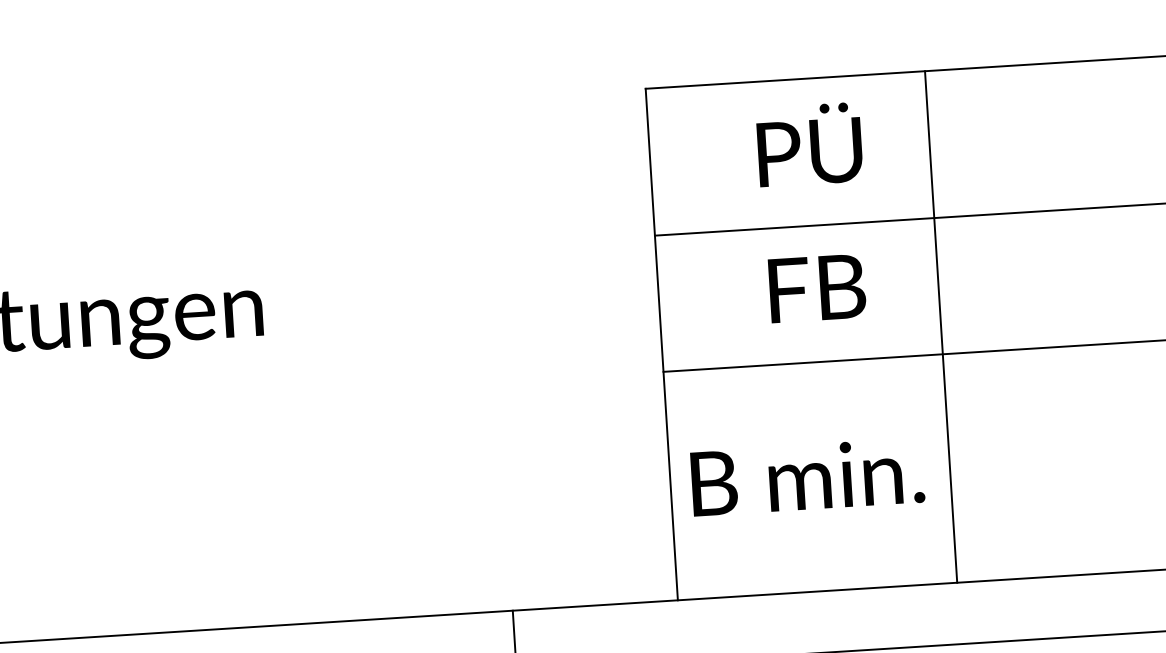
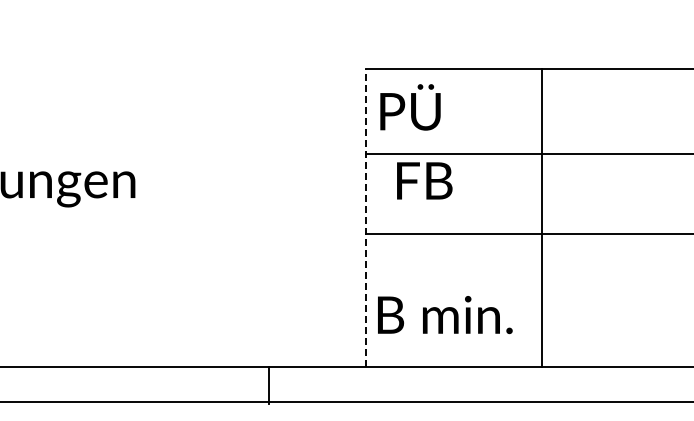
text: (809, 144) -> (410, 107), moved
text: (816, 287) -> (424, 180), moved
line: (941, 326) -> (542, 217), moved
line: (661, 344) -> (365, 217), solid -> dashed
text: (808, 478) -> (445, 315), moved

